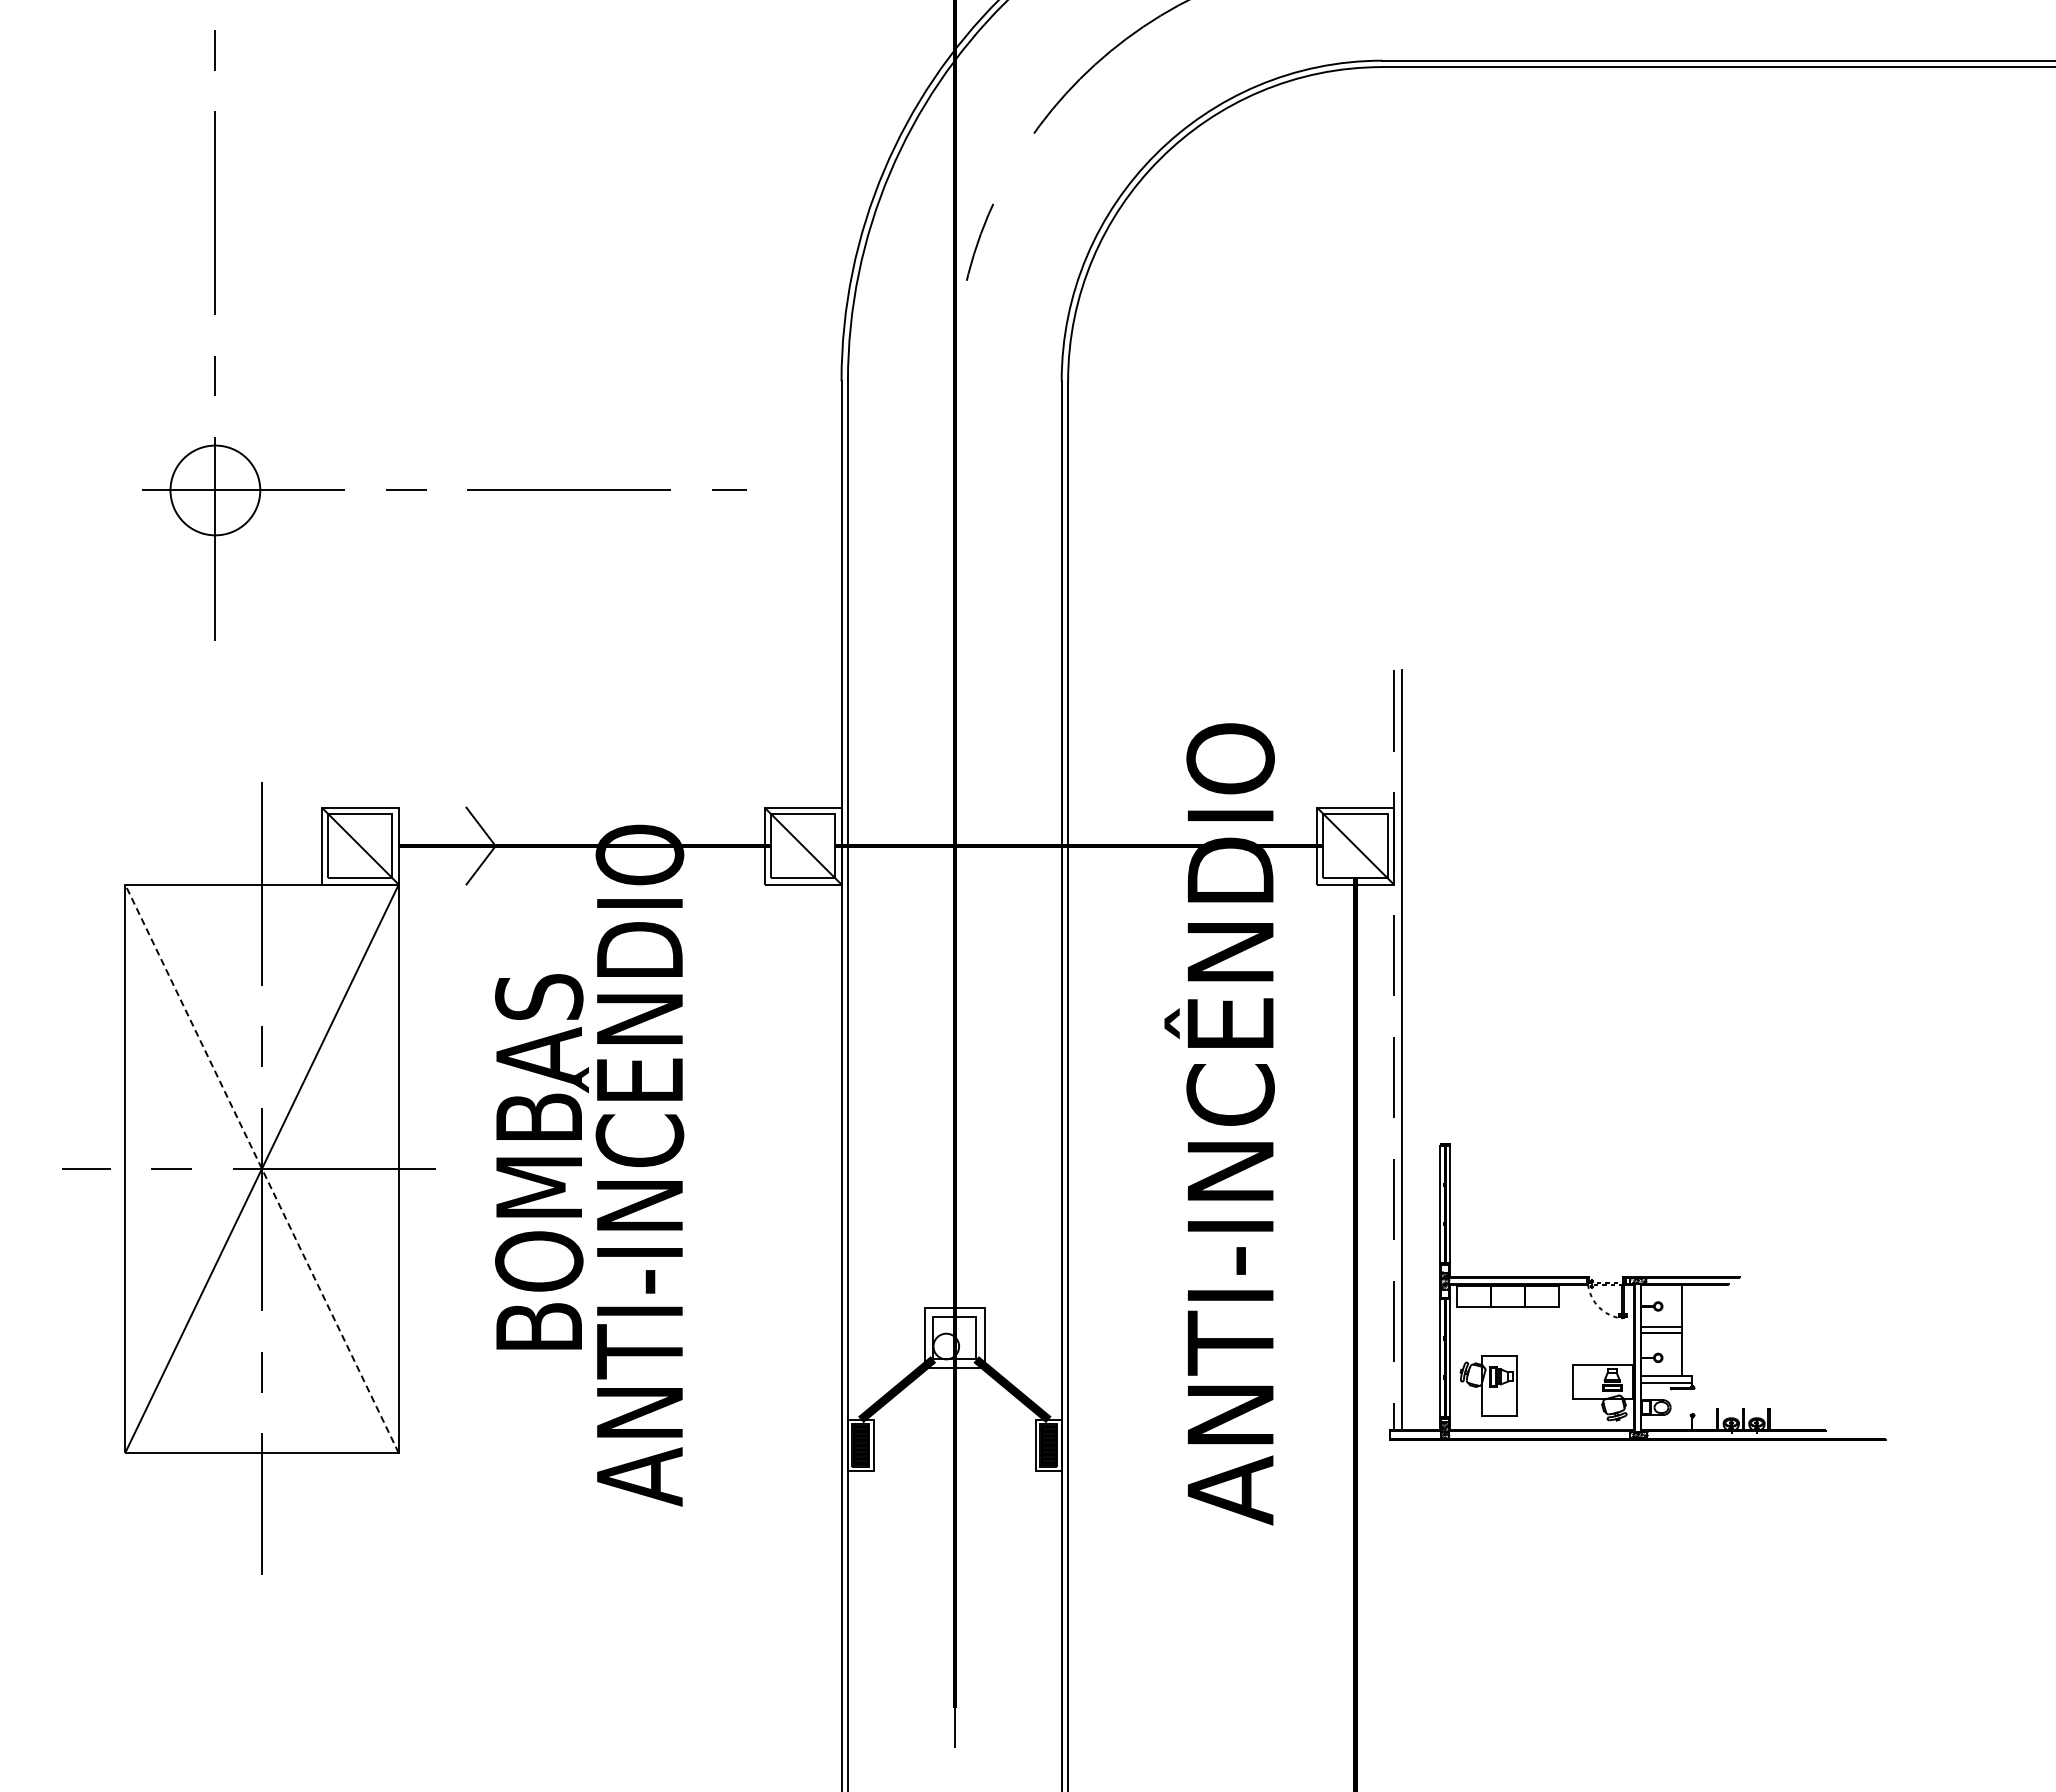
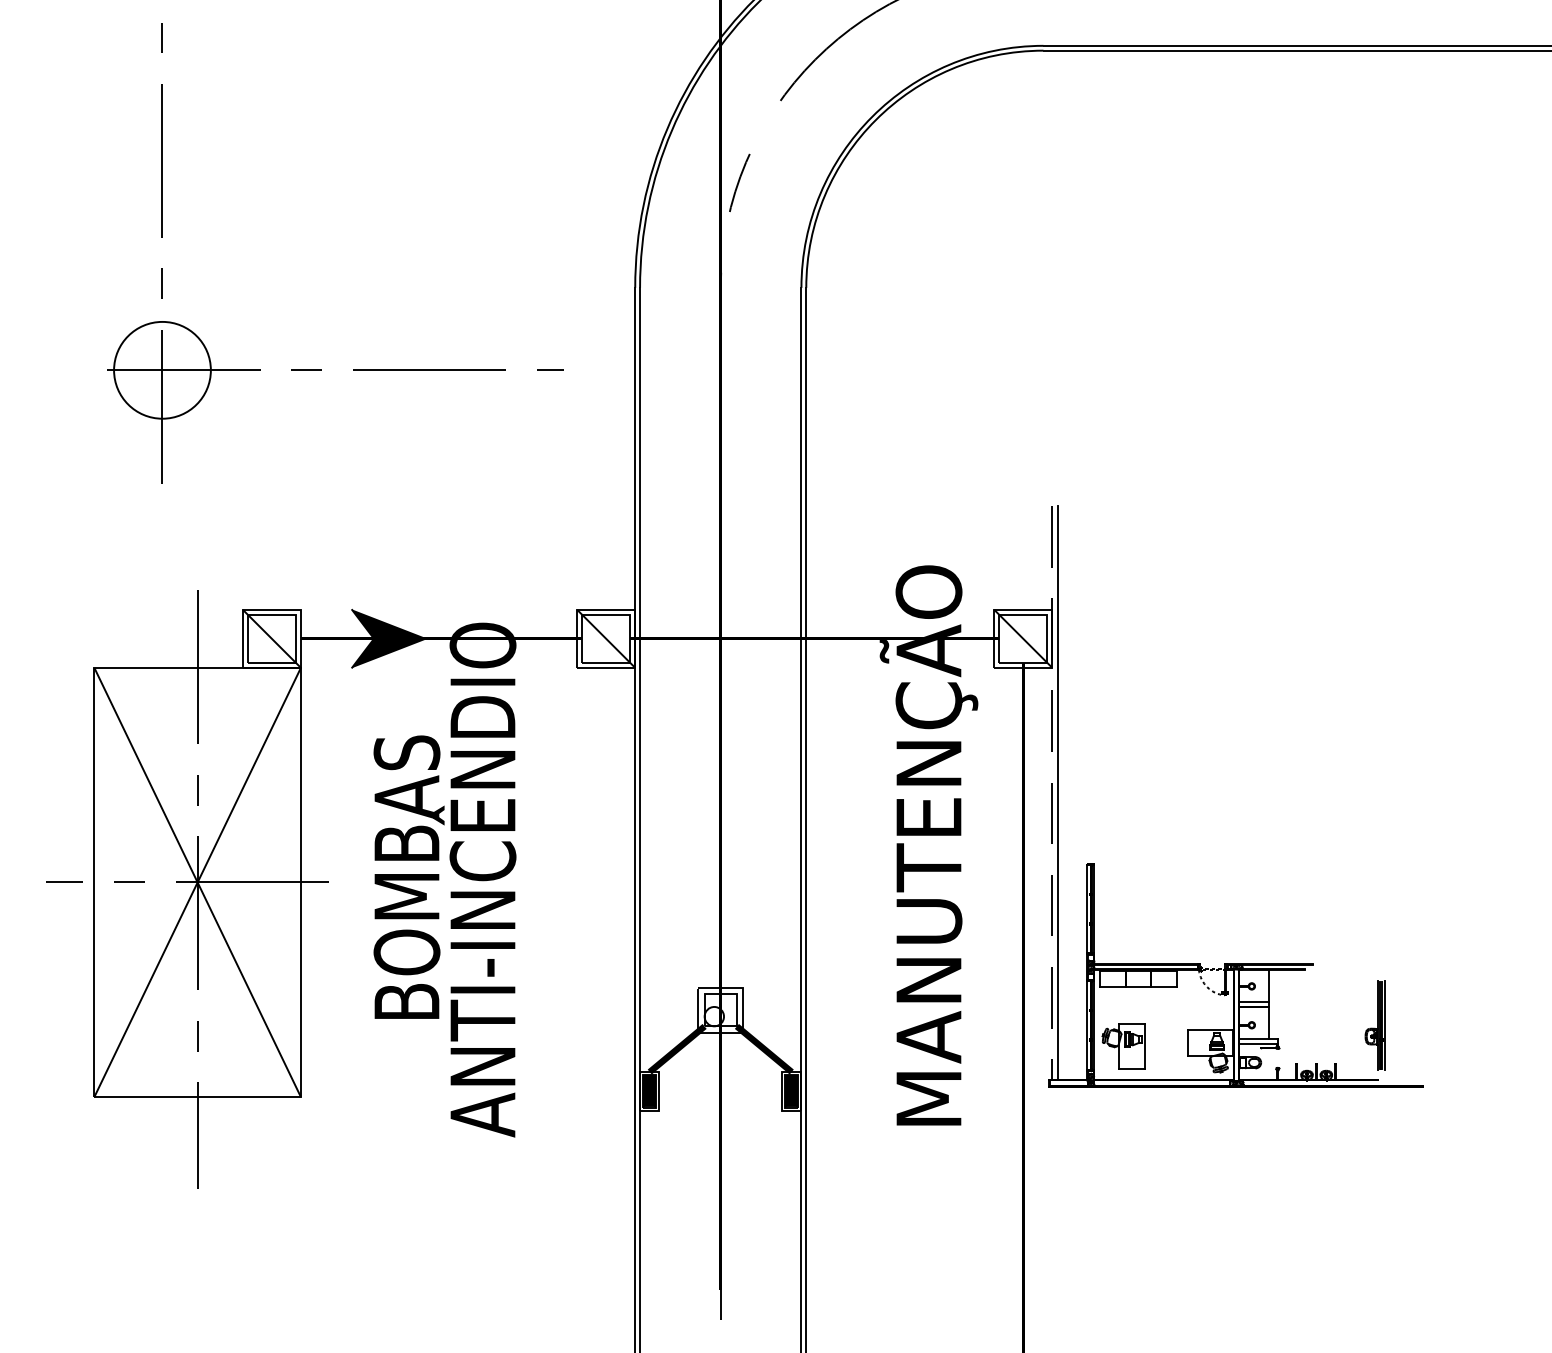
circle: (215, 490) -> (162, 370), size x1.43
fill: (515, 845) -> (389, 638), added
text: (1229, 1124) -> (928, 849), ANTI-INCÊNDIO -> MANUTENÇÃO
line: (261, 1168) -> (197, 882), dashed -> solid
part: (1821, 1357) -> (1375, 1024), added

